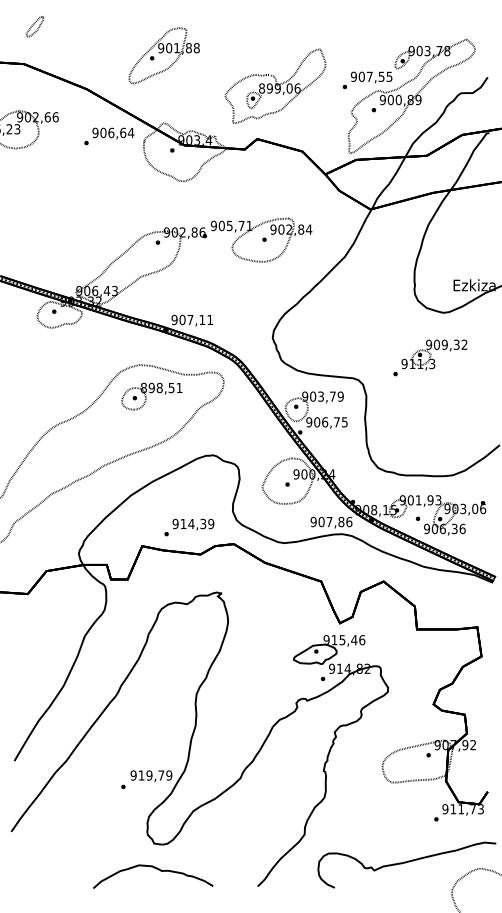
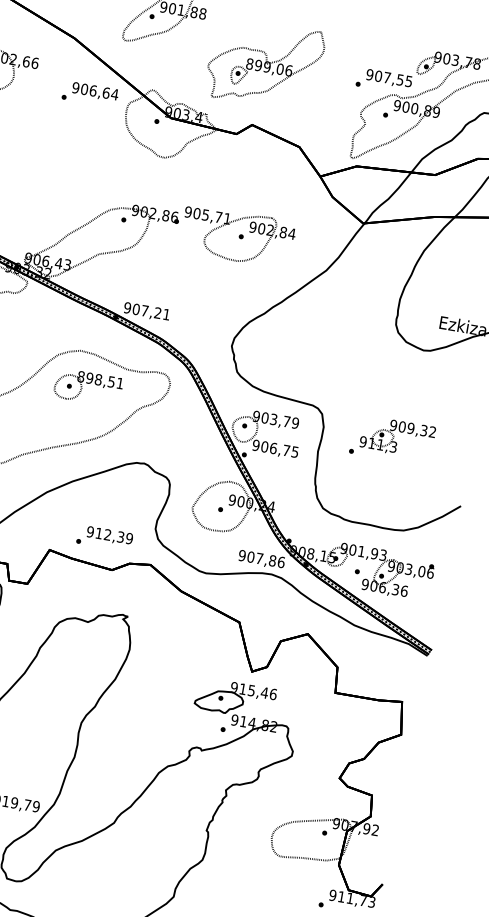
part: (275, 86) -> (265, 64), moved
text: (202, 319) -> (158, 312), 907,11 -> 907,21
part: (430, 357) -> (392, 439), moved
text: (191, 523) -> (107, 534), 914,39 -> 912,39

